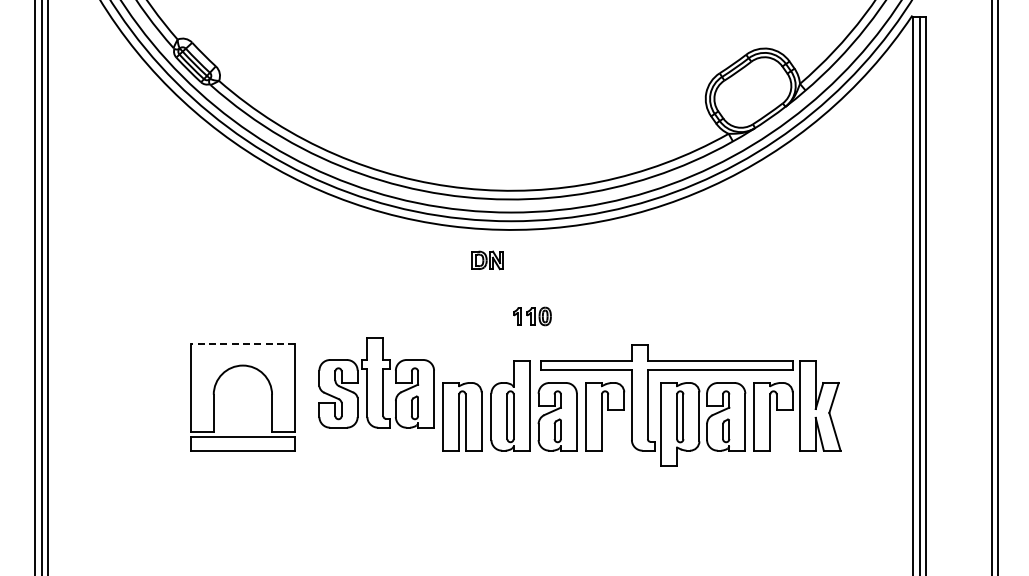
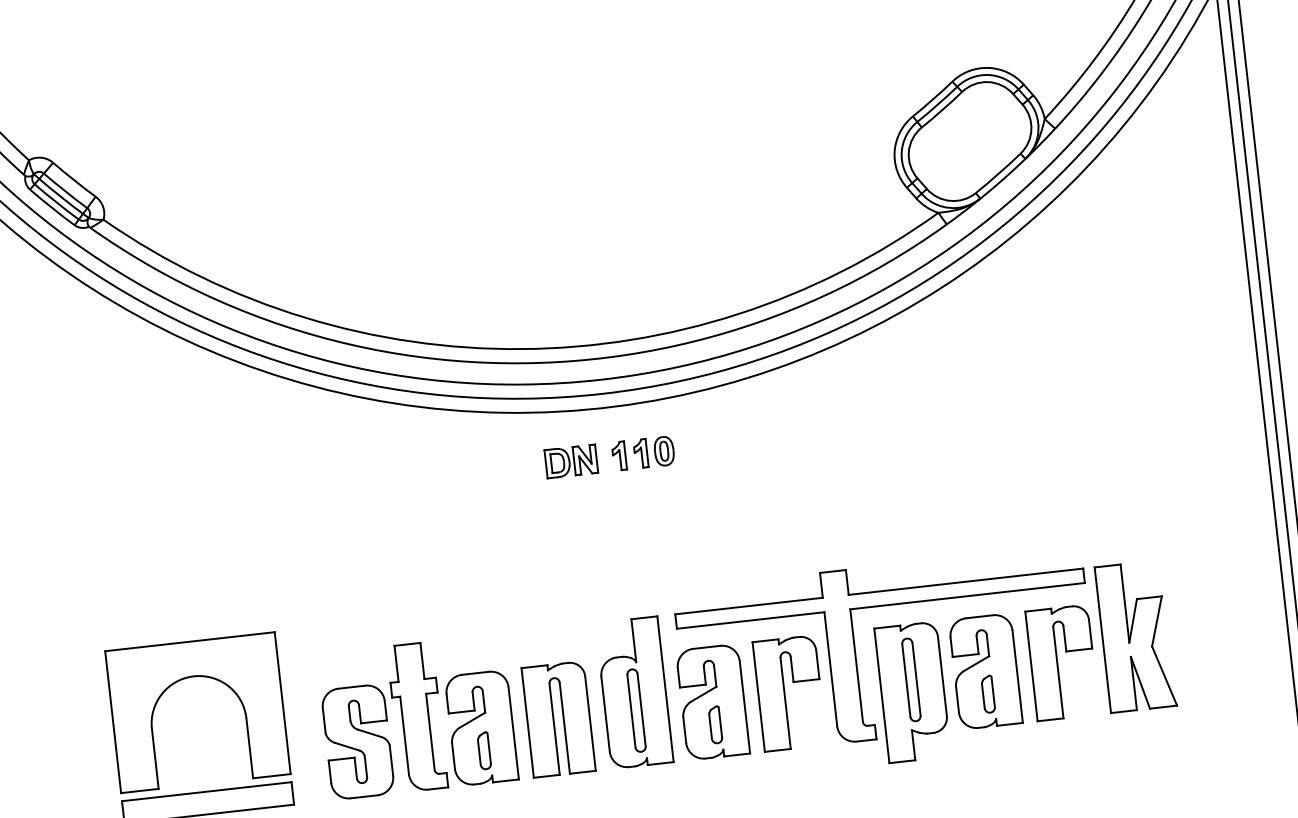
part: (532, 316) -> (643, 453), moved
line: (242, 344) -> (189, 642), dashed -> solid
part: (376, 382) -> (417, 716), moved

